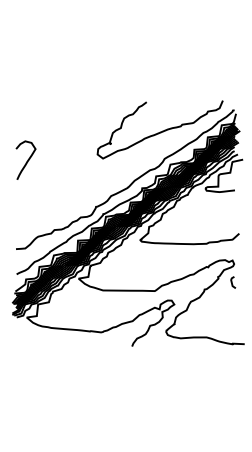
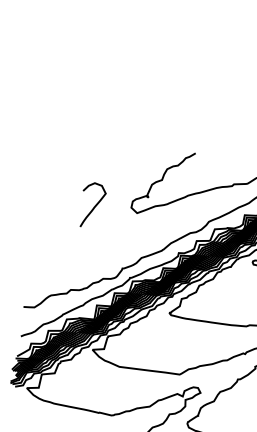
curve: (27, 159) -> (94, 204), moved

